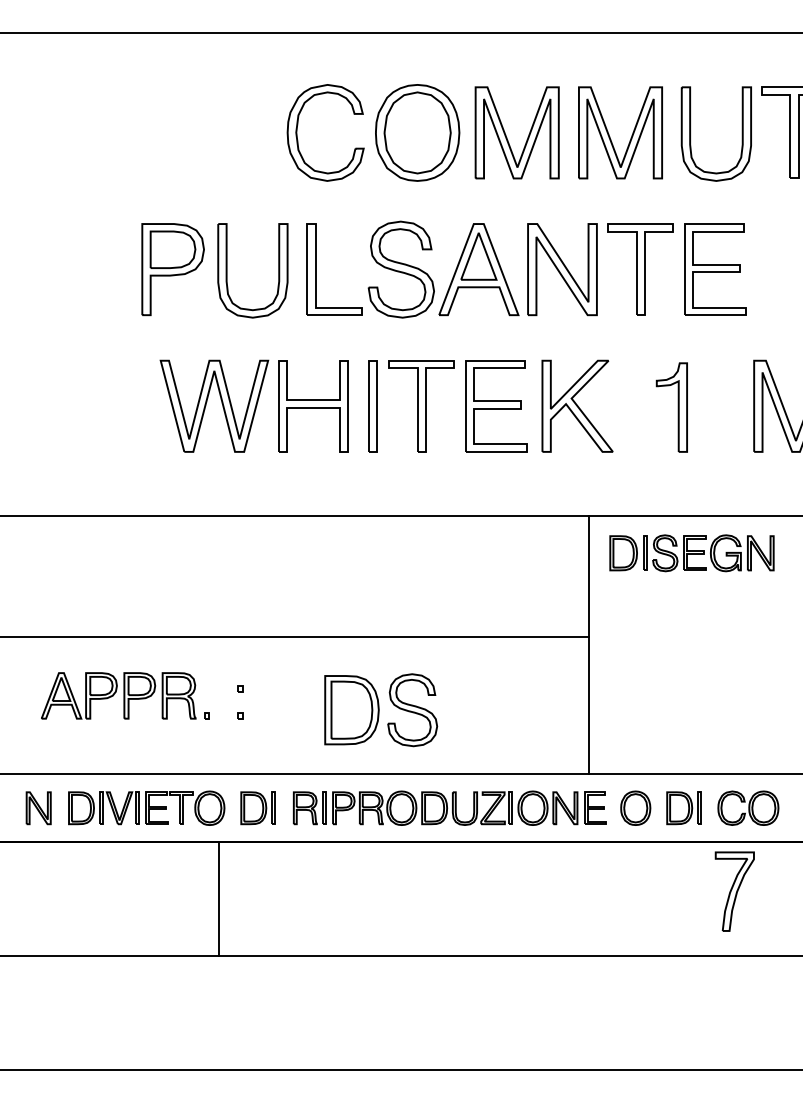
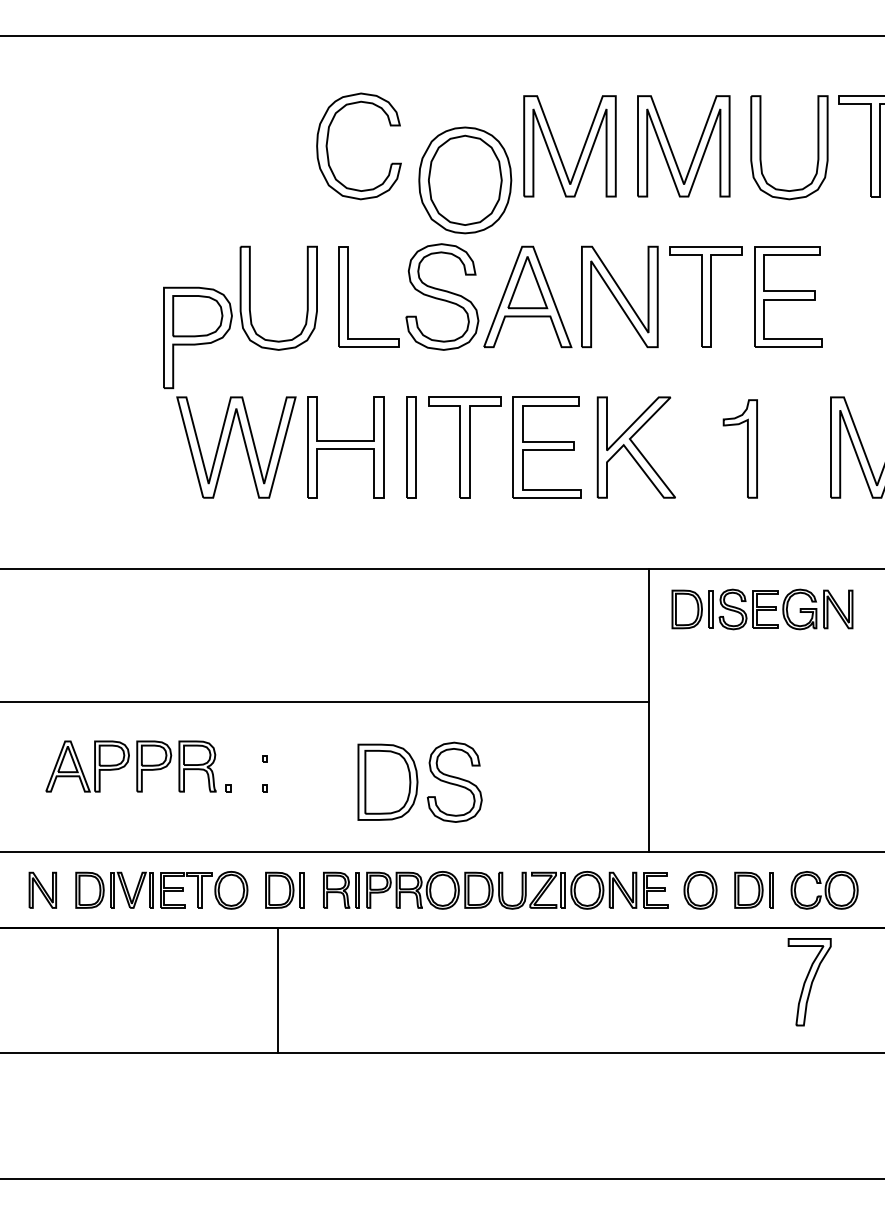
part: (417, 133) -> (465, 180), moved
part: (172, 269) -> (197, 337), moved
line: (219, 899) -> (278, 990), moved

